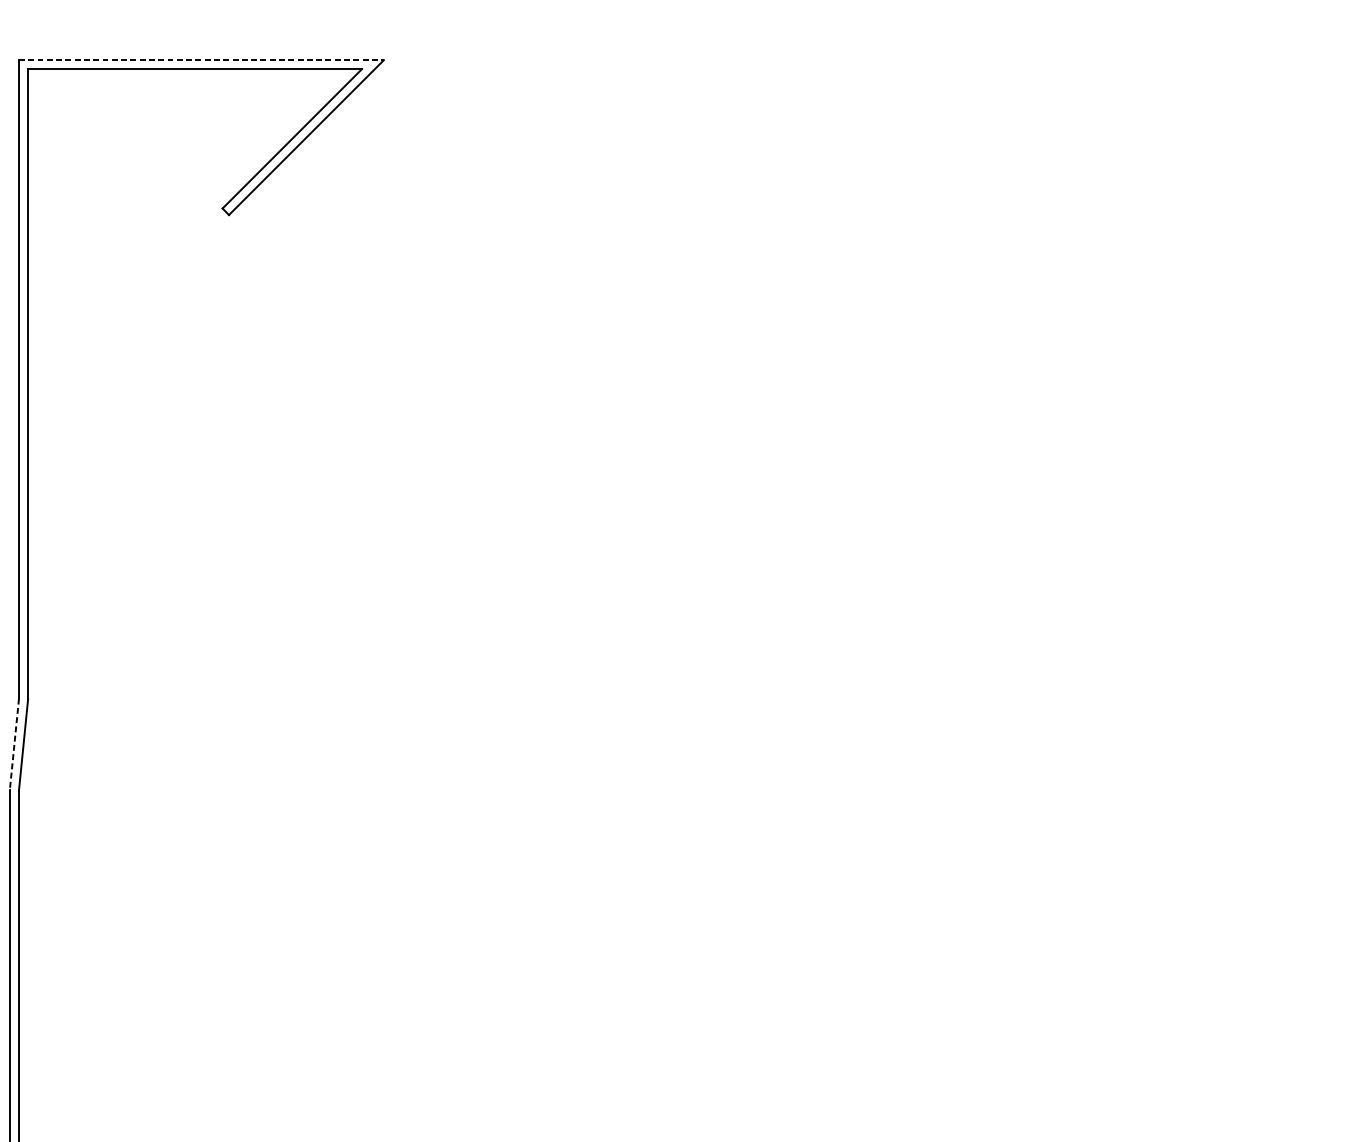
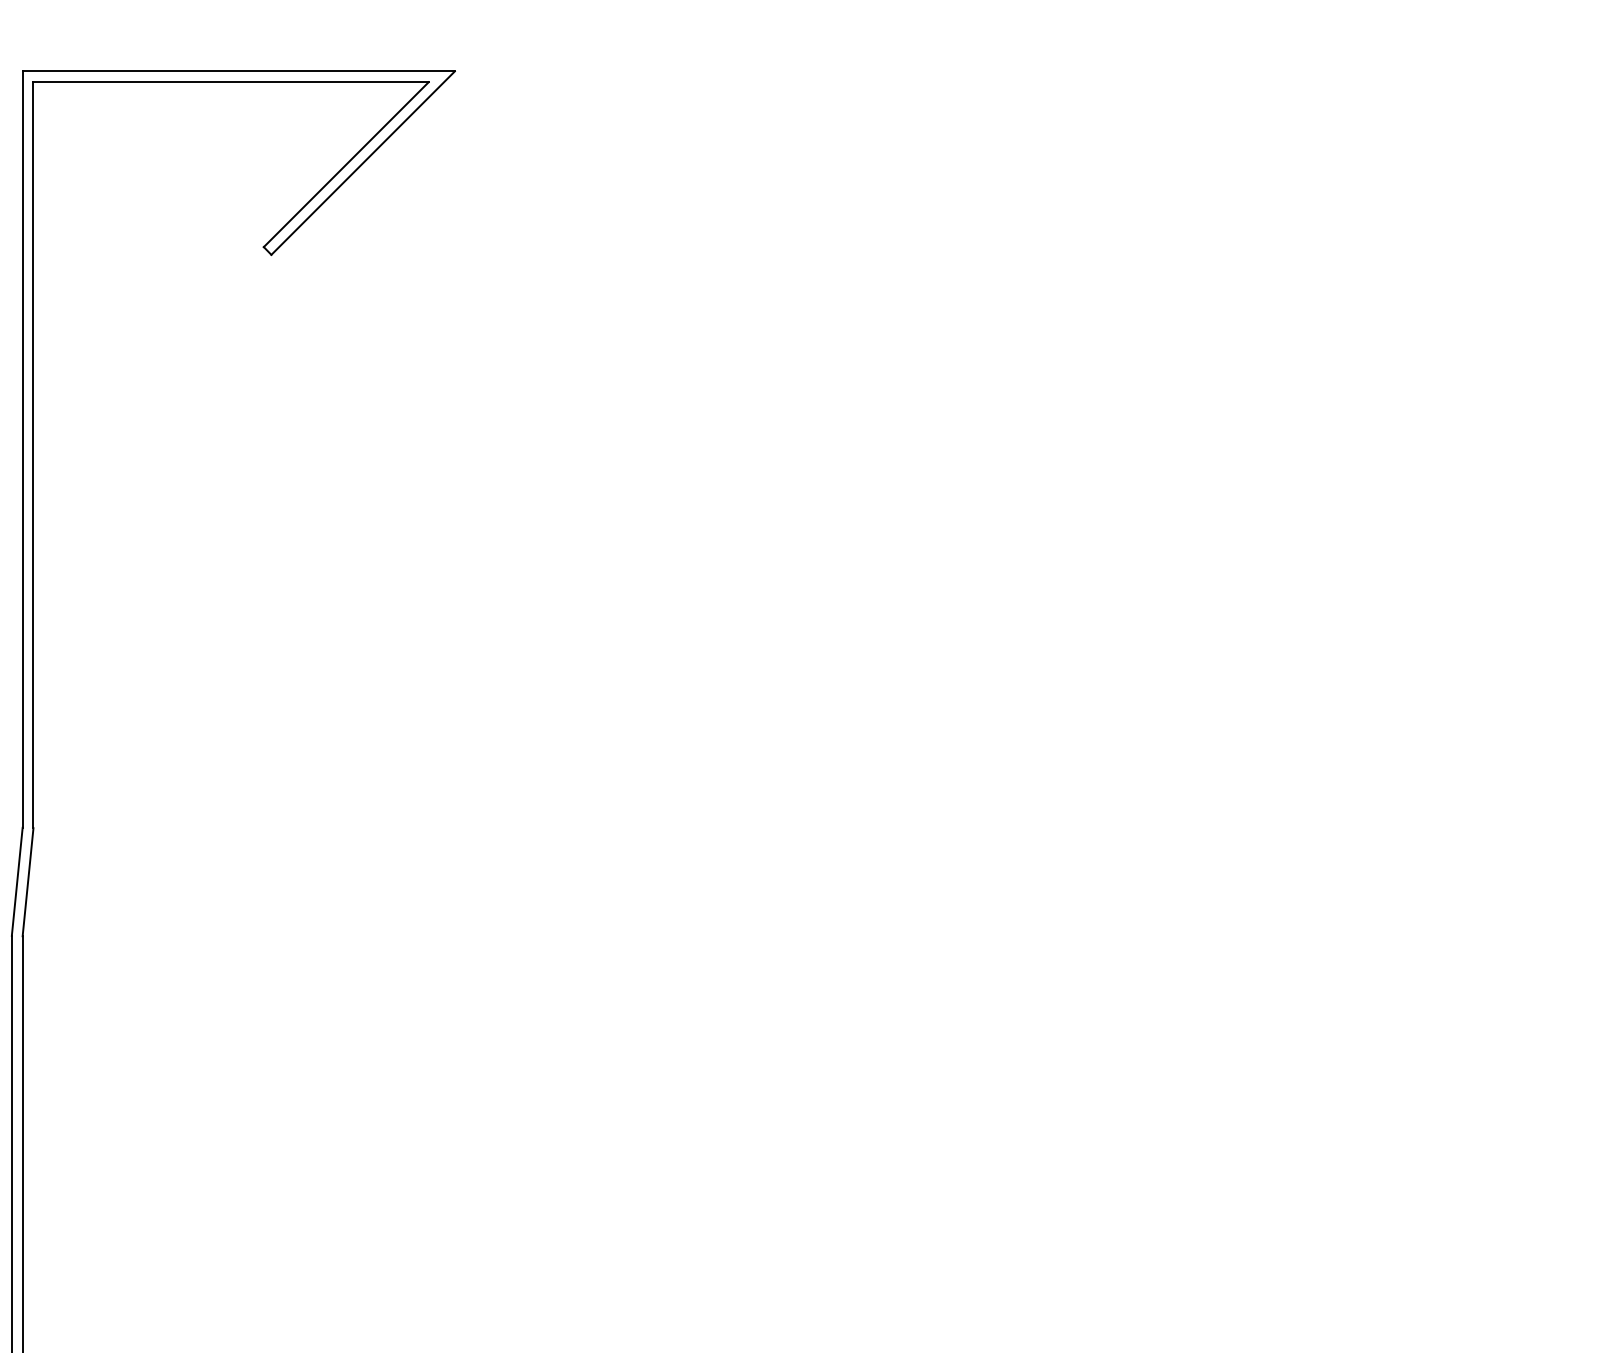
line: (202, 60) -> (239, 71), dashed -> solid
line: (14, 744) -> (17, 882), dashed -> solid

